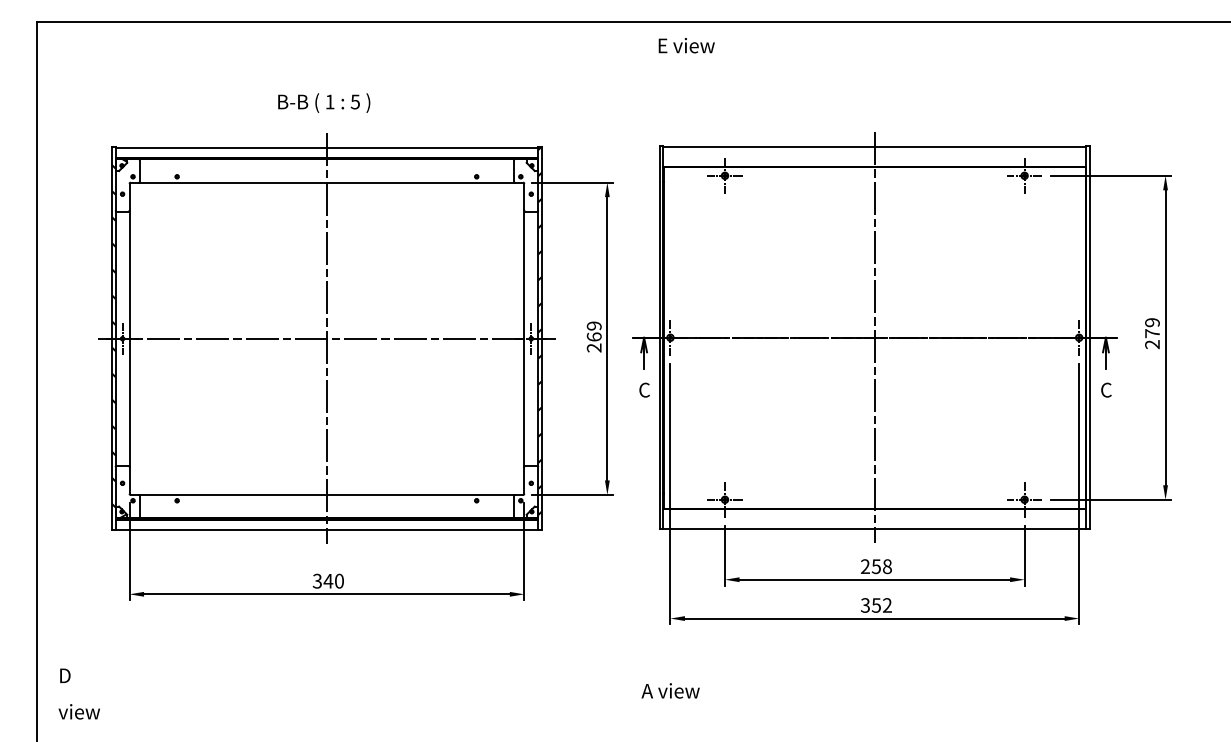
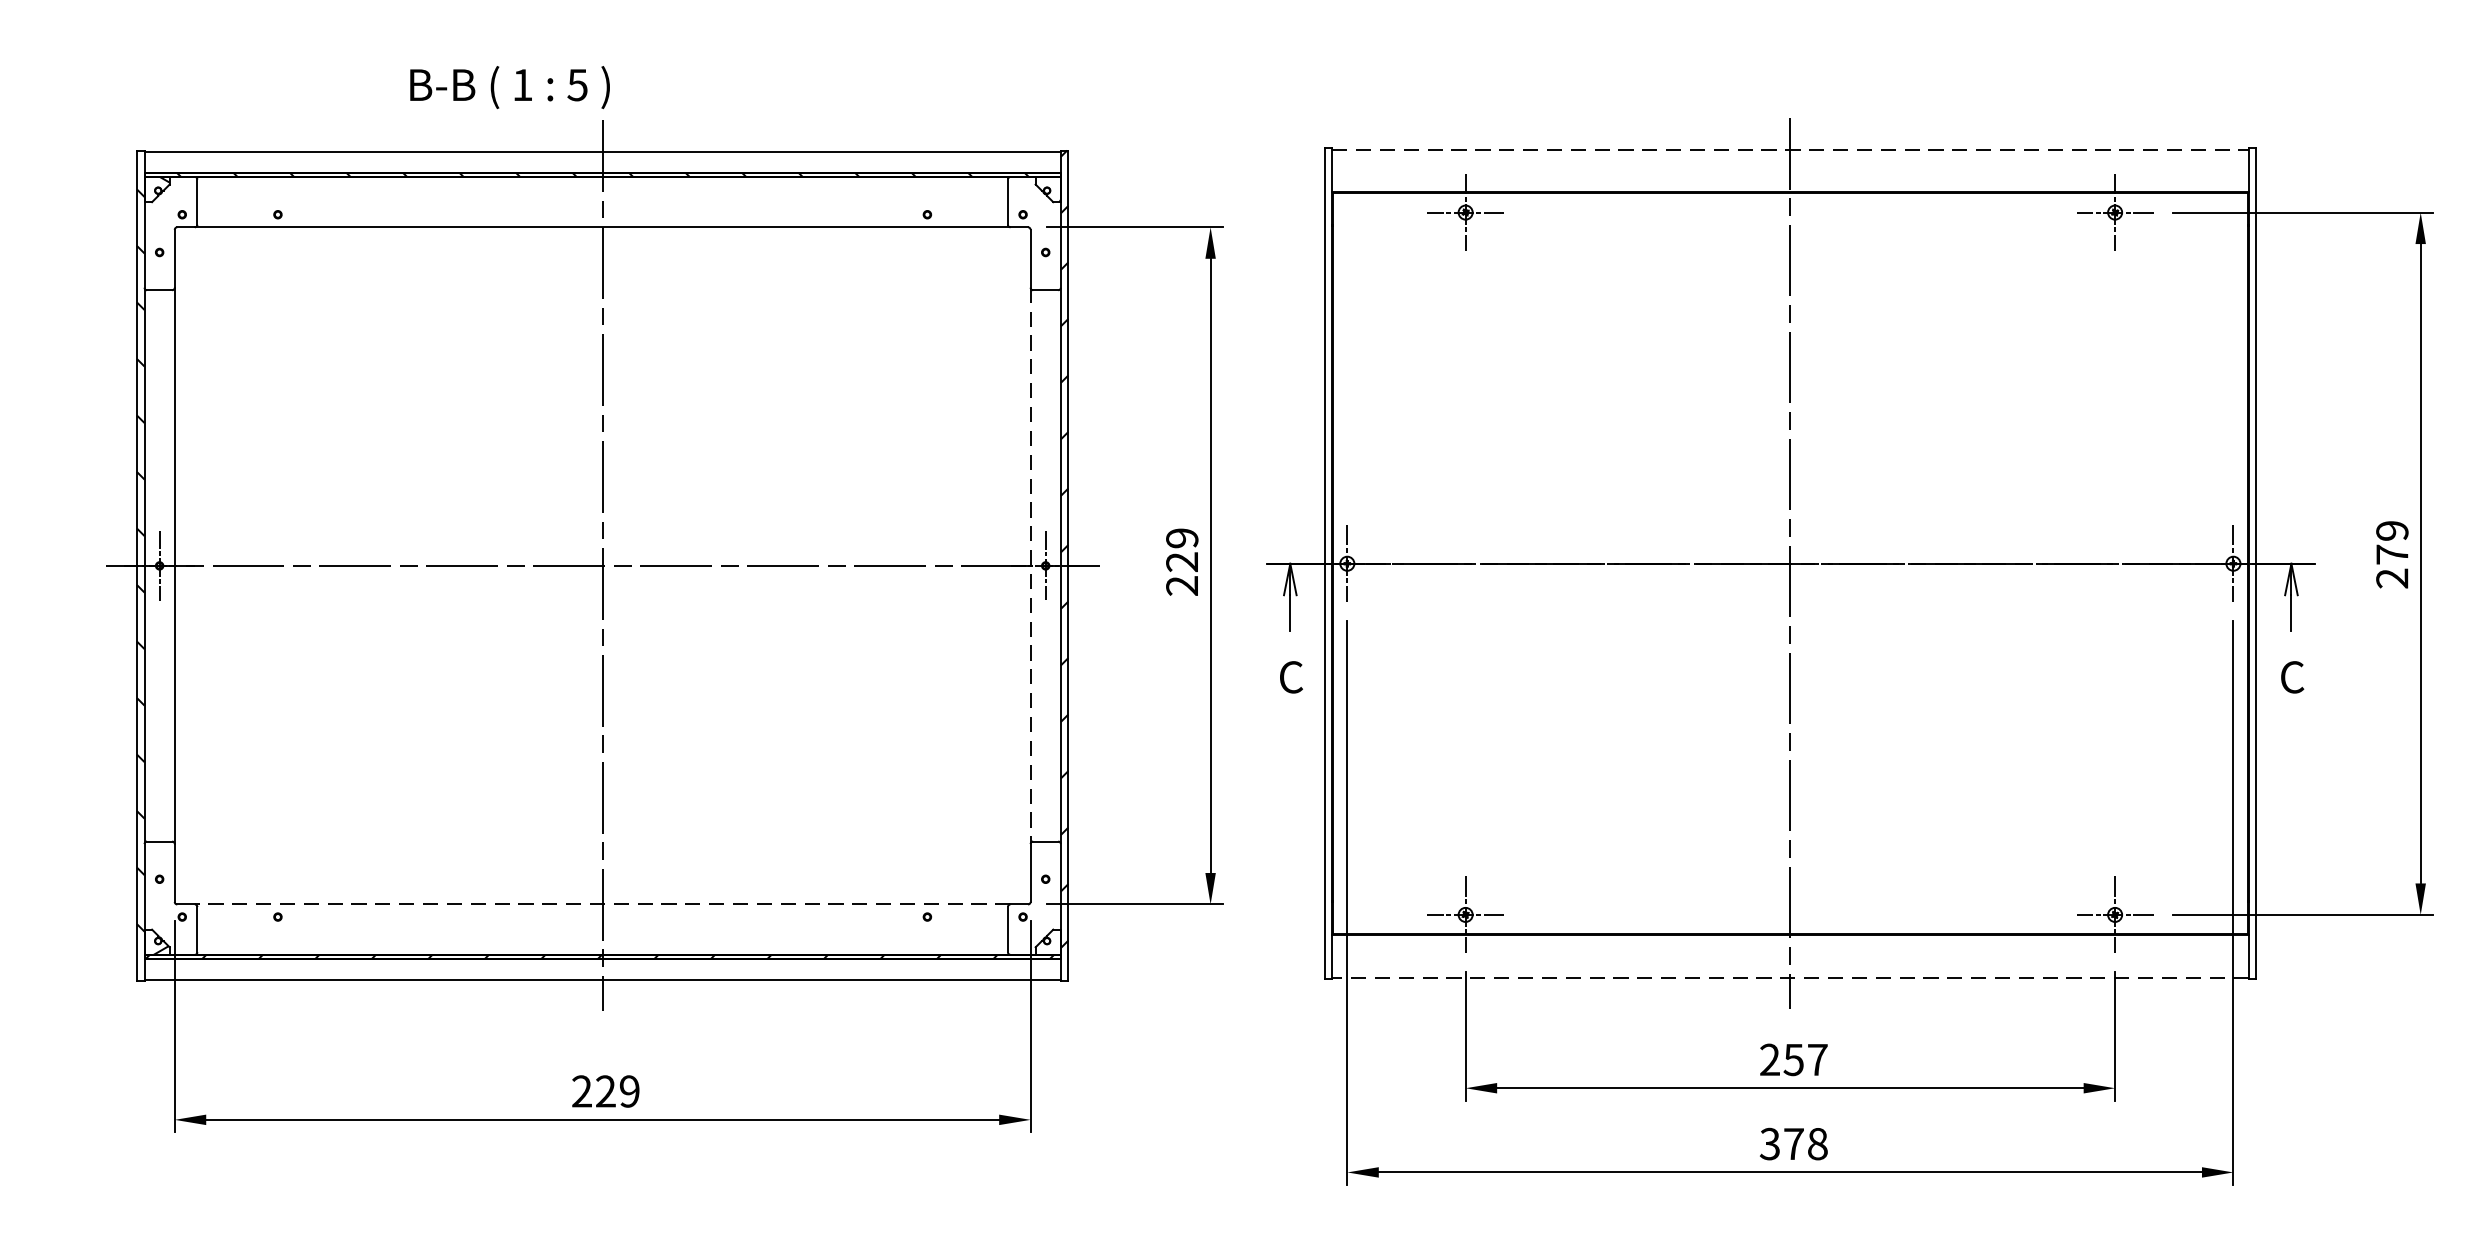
text: (324, 102) -> (510, 86), moved
line: (875, 146) -> (1791, 149), solid -> dashed
text: (593, 336) -> (1180, 560), 269 -> 229
line: (524, 339) -> (1030, 567), solid -> dashed
line: (326, 494) -> (601, 903), solid -> dashed
line: (874, 528) -> (1789, 977), solid -> dashed
text: (887, 566) -> (1817, 1059), 258 -> 257
text: (327, 580) -> (603, 1089), 340 -> 229
text: (881, 605) -> (1804, 1144), 352 -> 378

